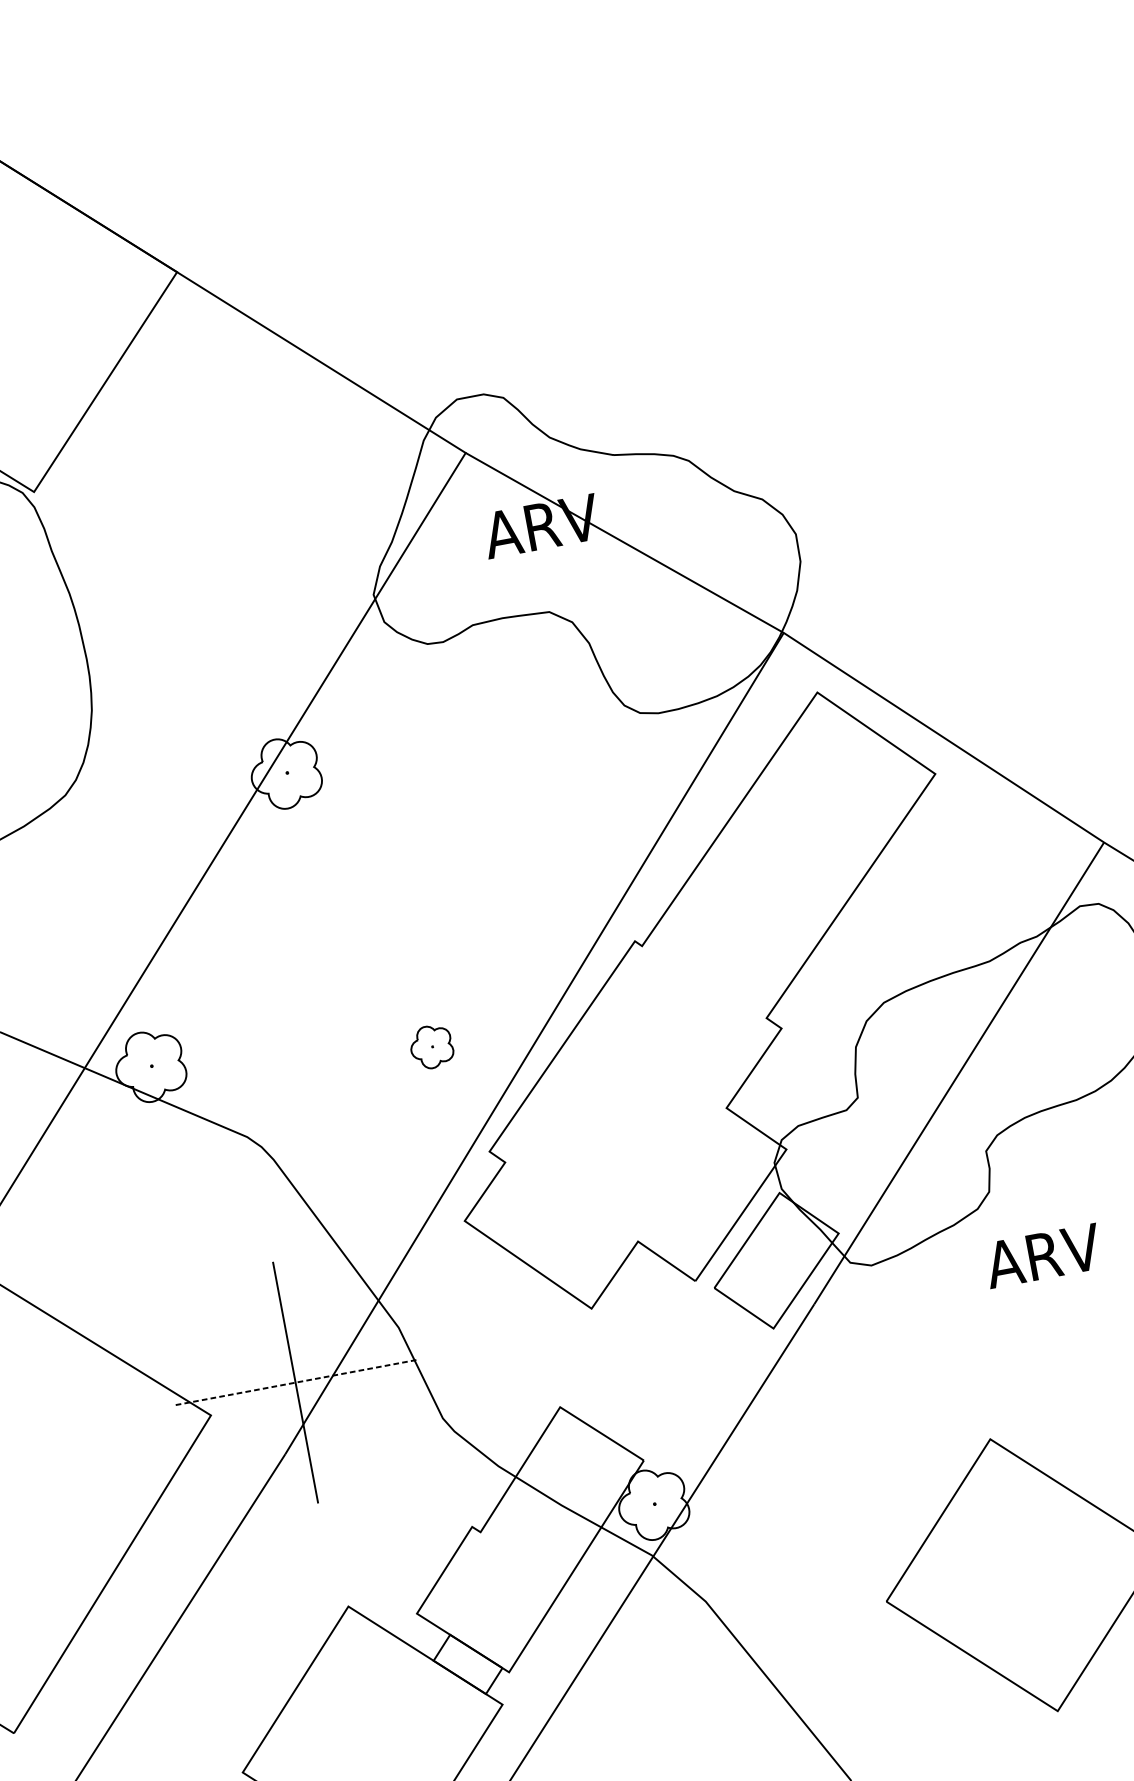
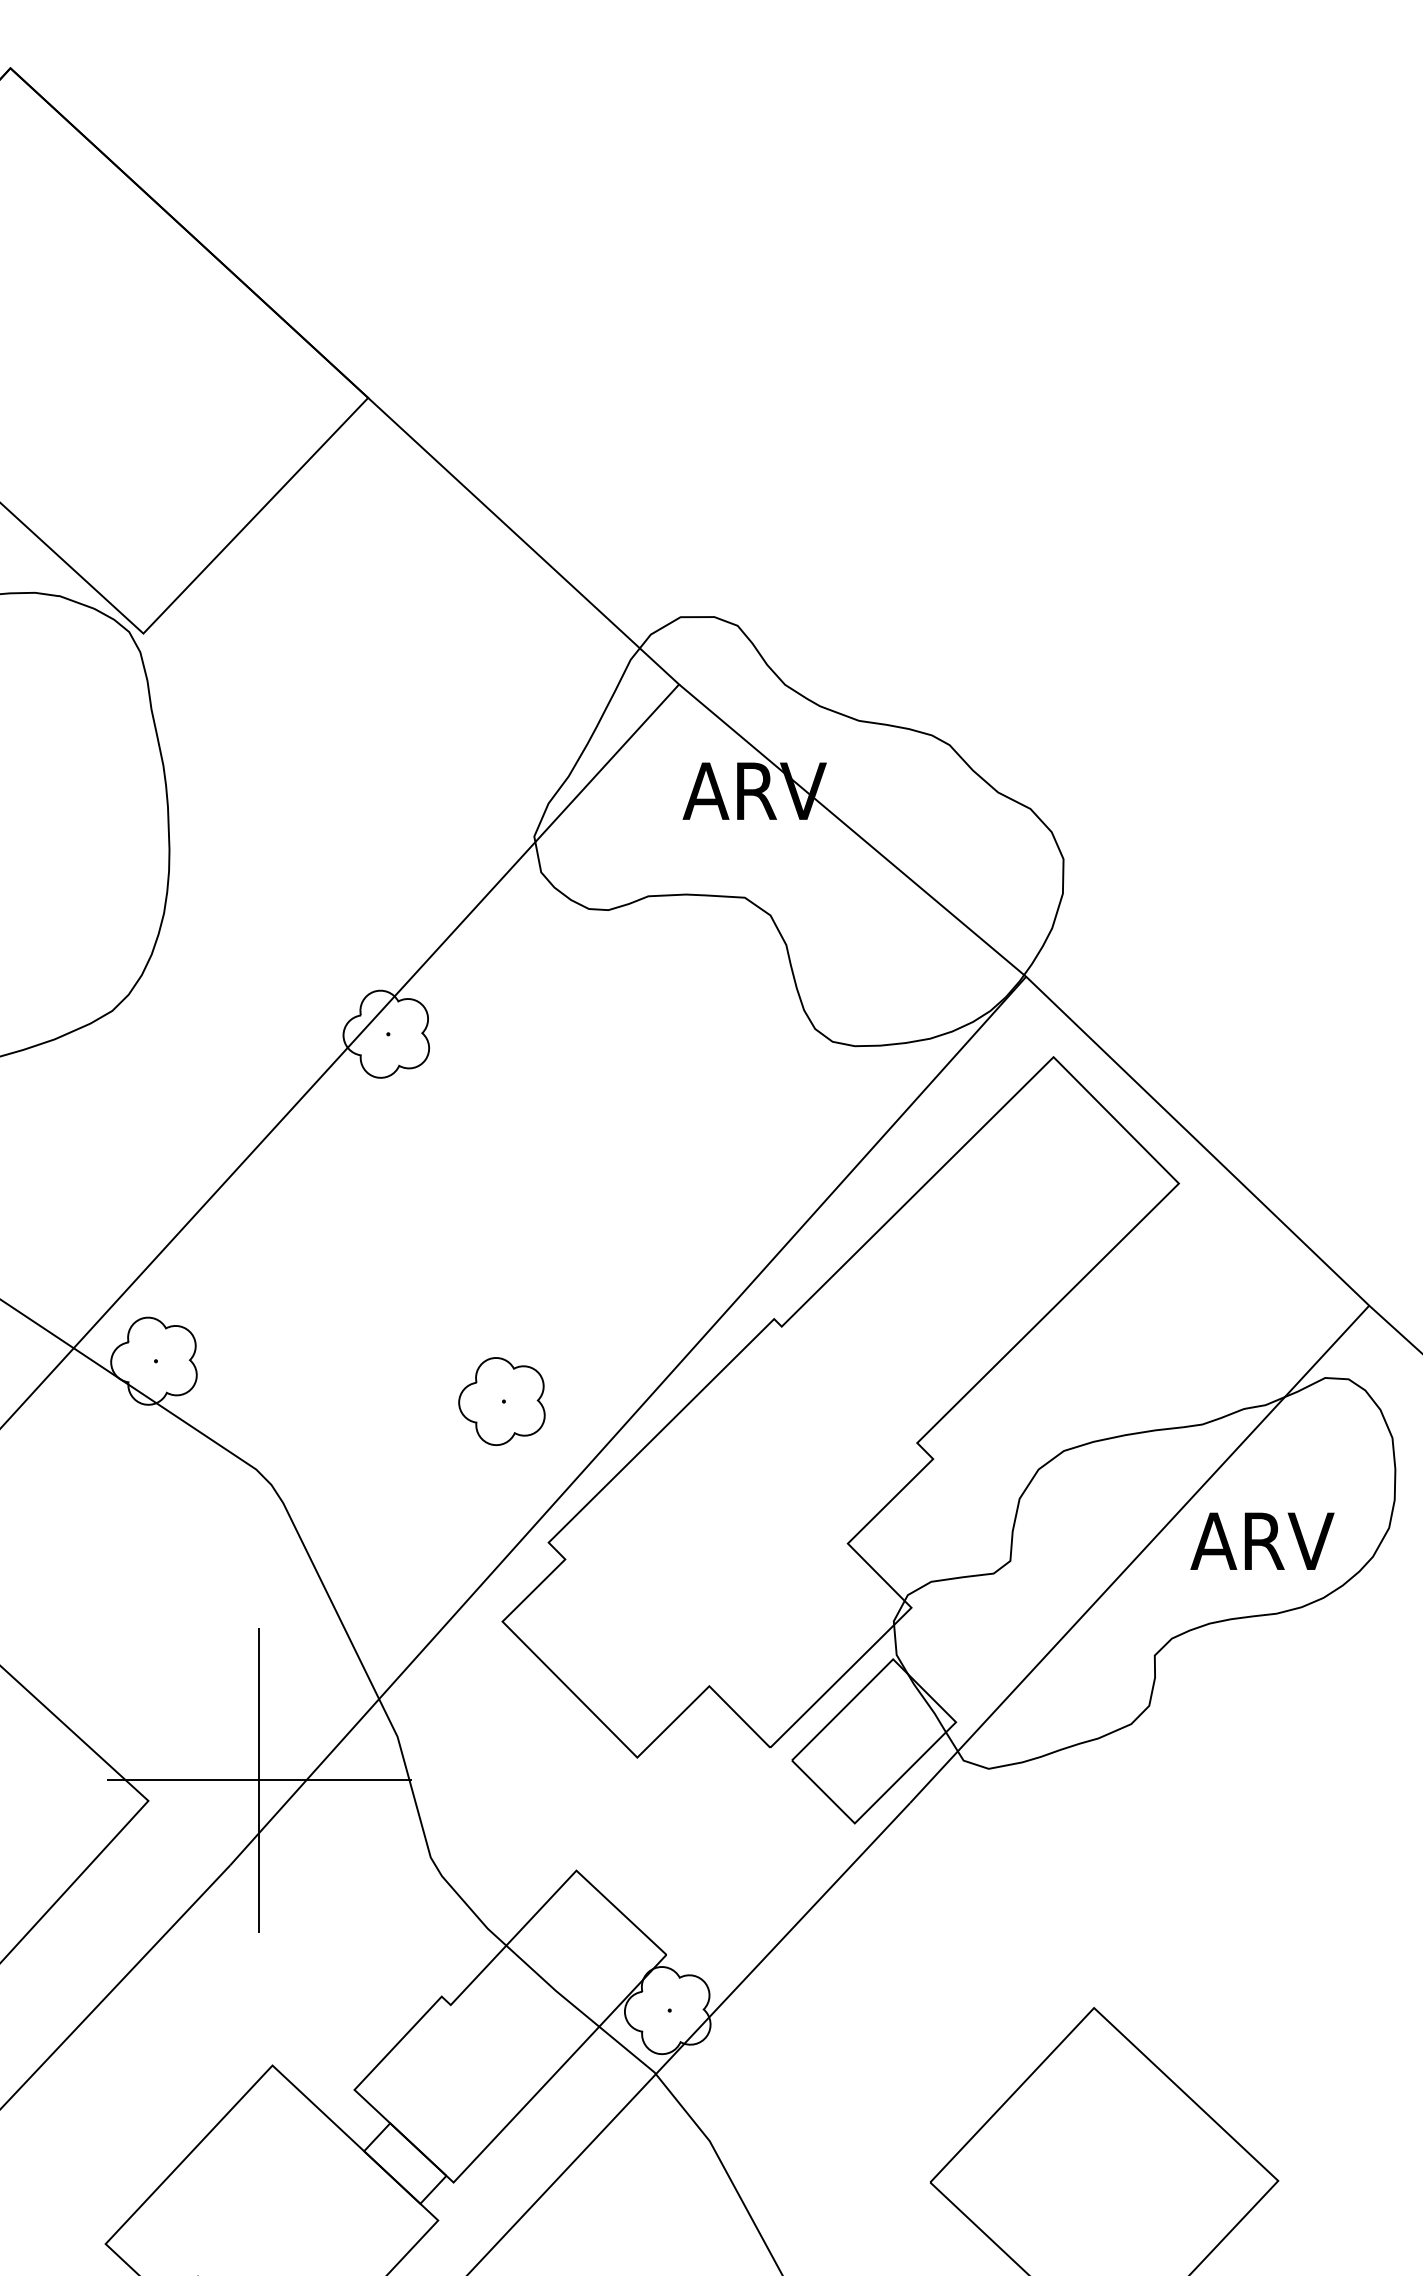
part: (431, 1046) -> (501, 1401), size x1.67
text: (1043, 1255) -> (1262, 1540), moved
line: (295, 1382) -> (259, 1780), dashed -> solid

